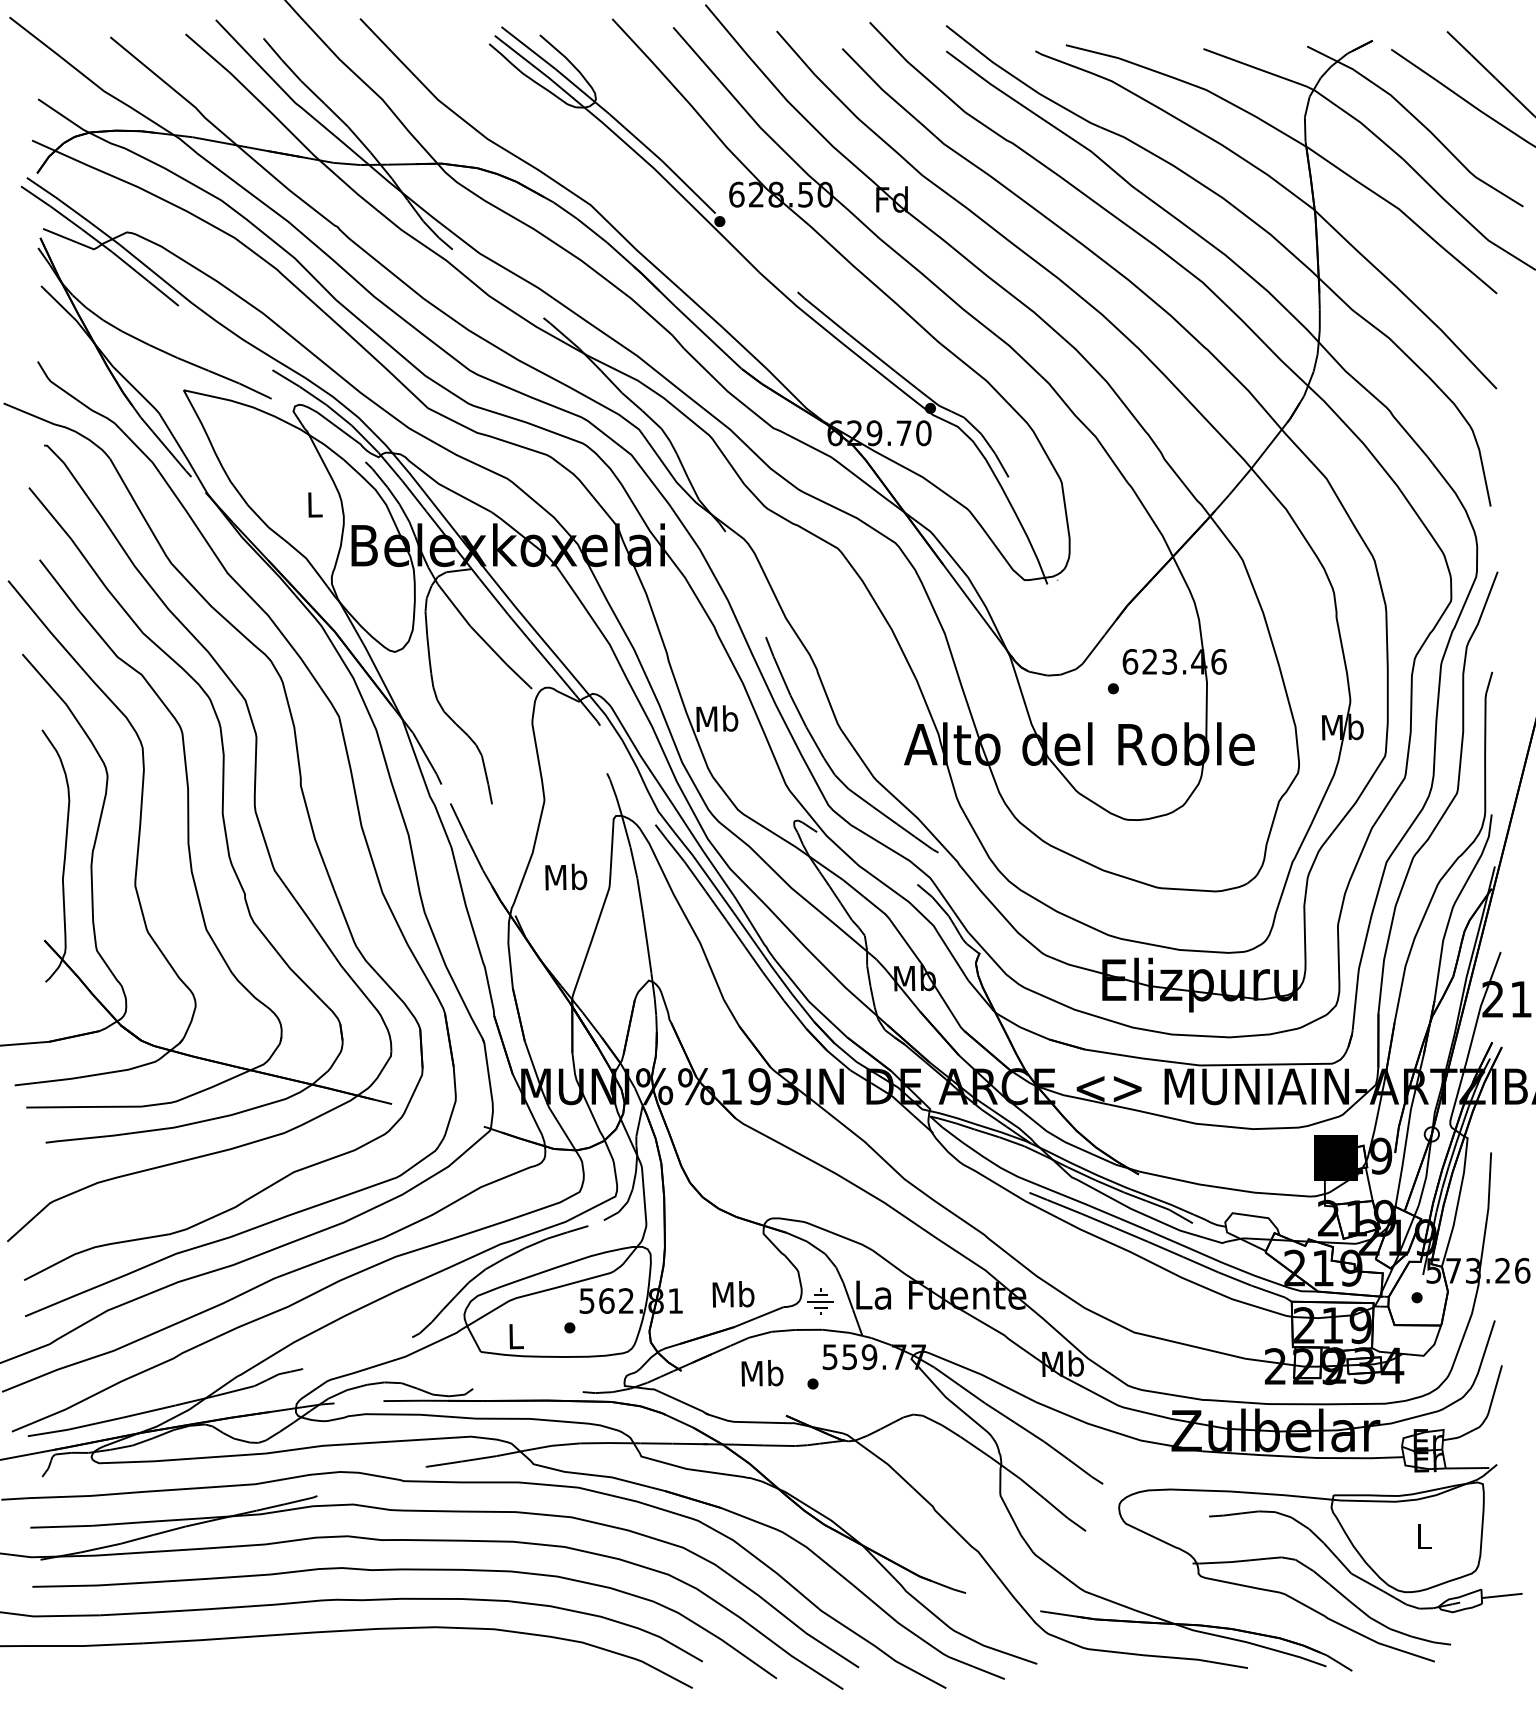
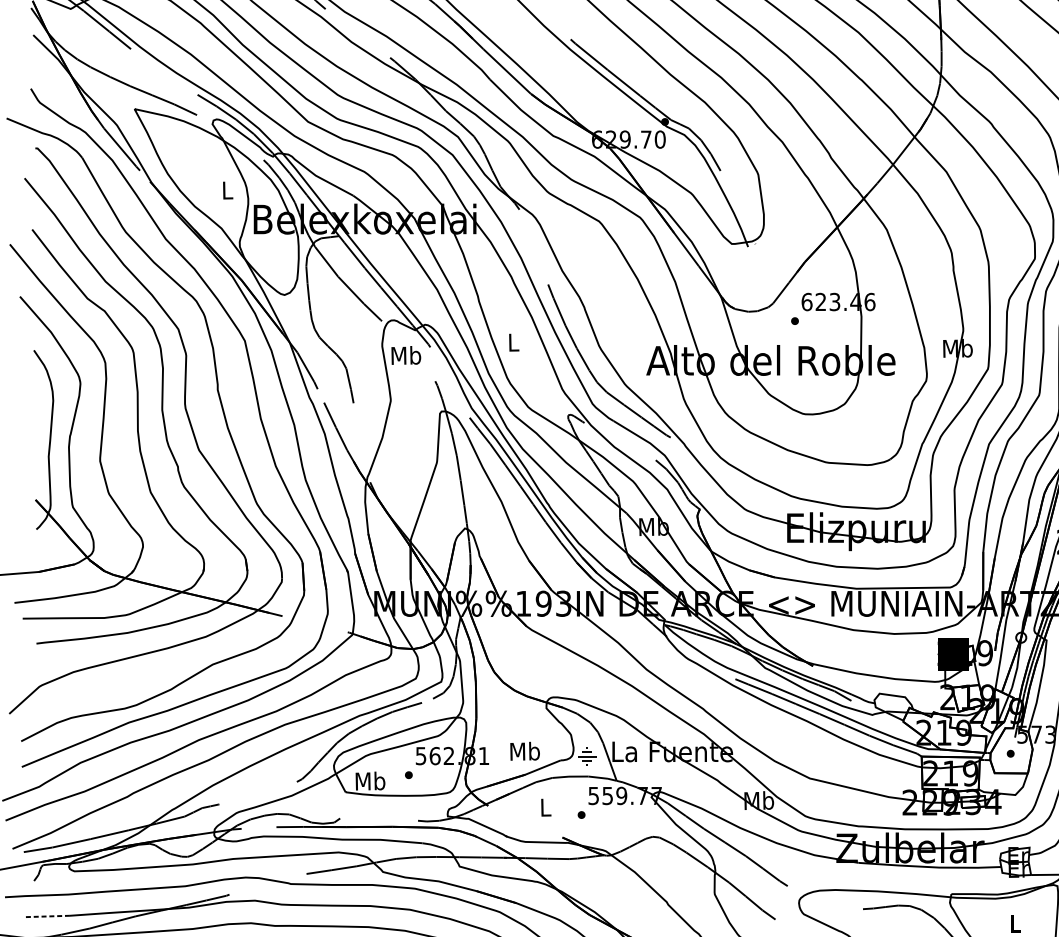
text: (717, 718) -> (513, 342), Mb -> L
text: (566, 876) -> (406, 355), moved
text: (515, 1335) -> (370, 780), L -> Mb
text: (762, 1373) -> (545, 807), Mb -> L
line: (61, 1526) -> (47, 916), solid -> dashed

